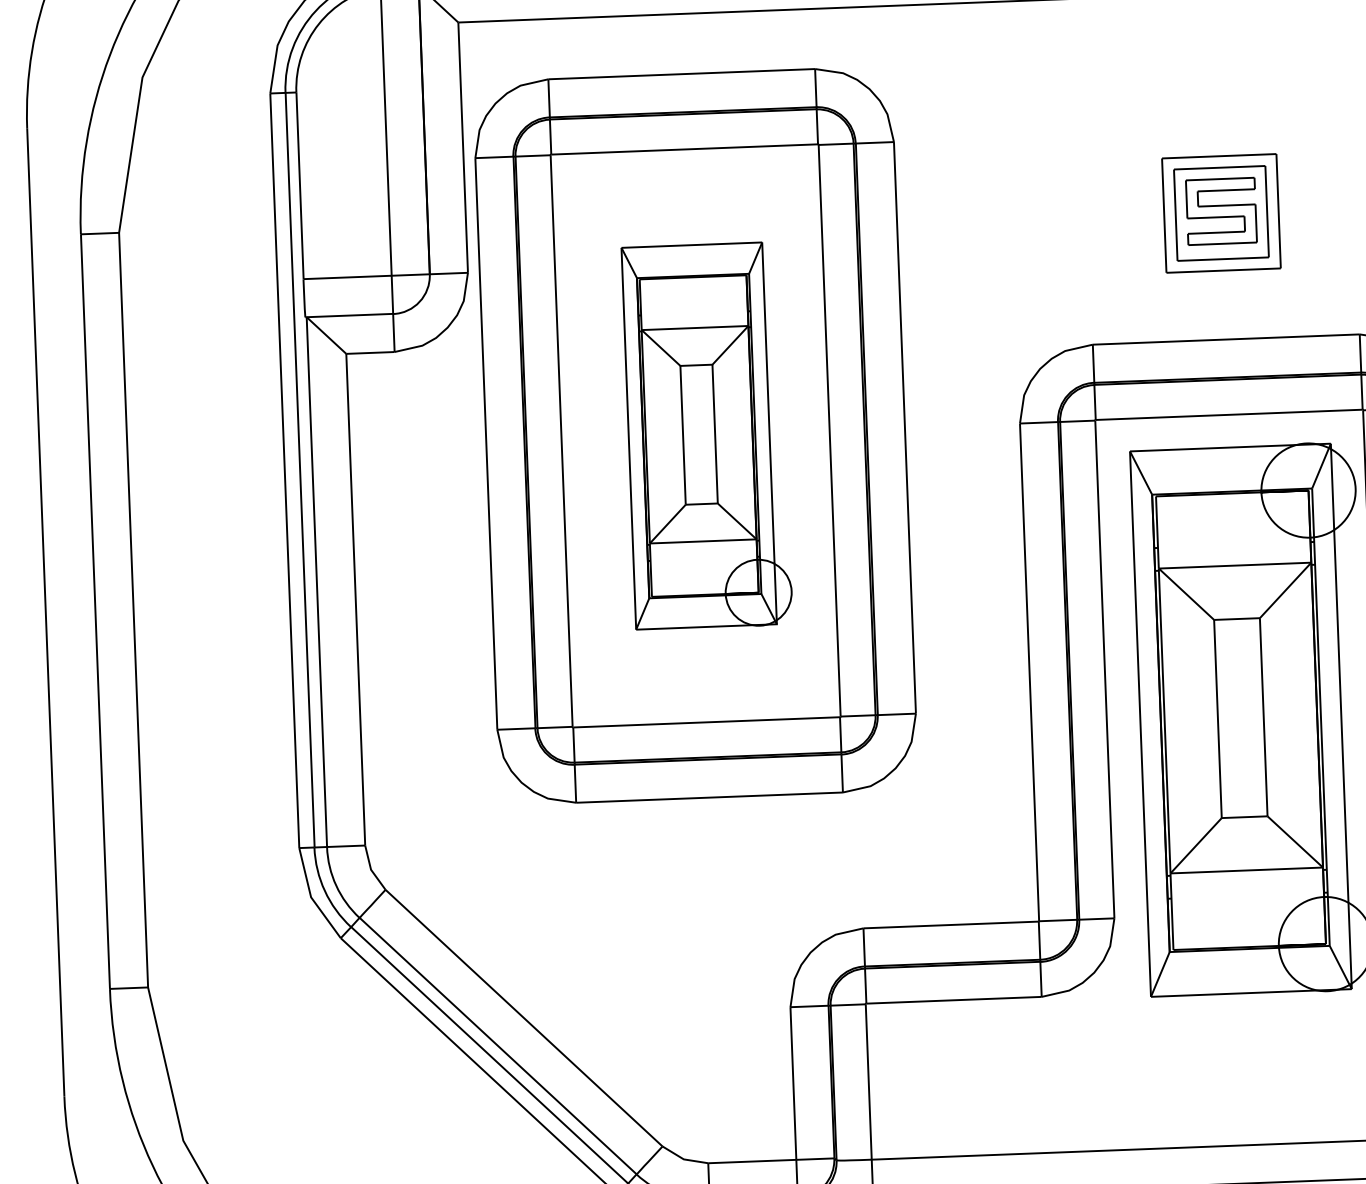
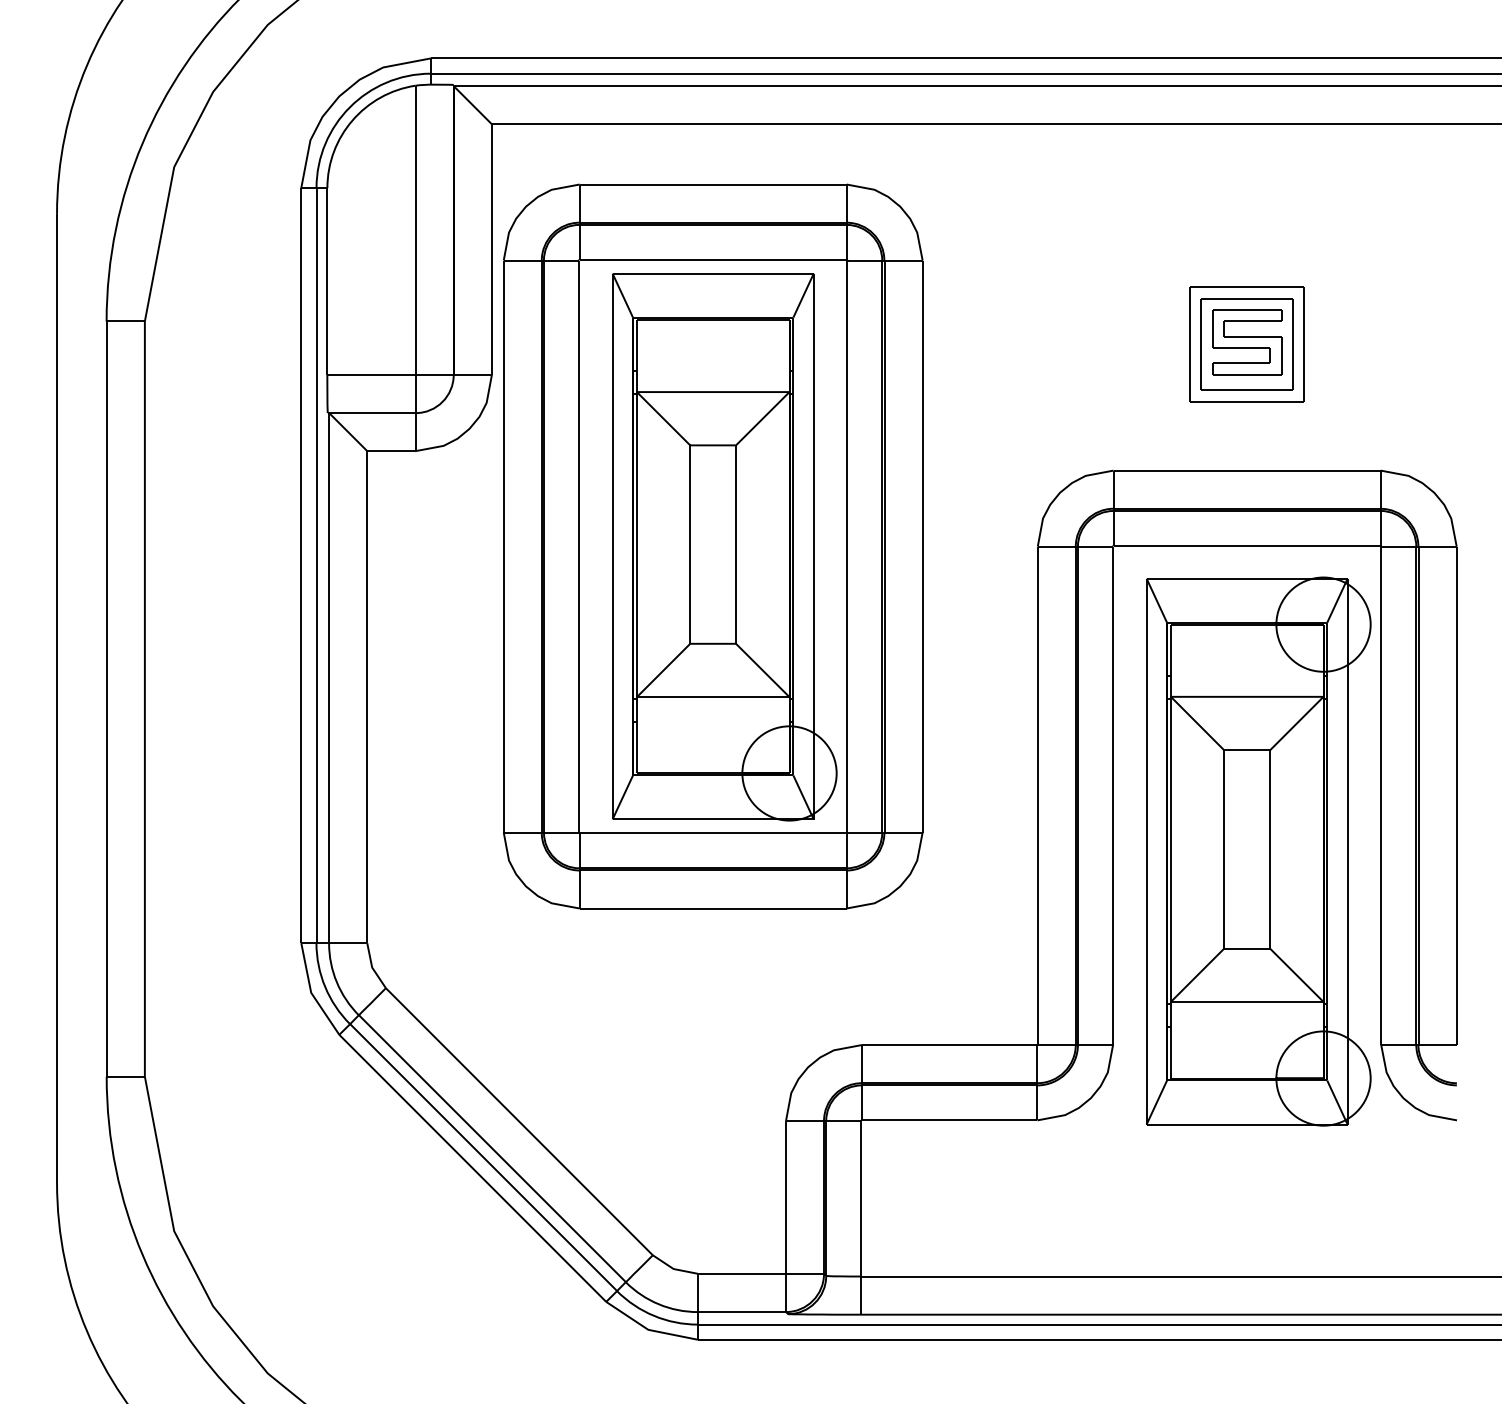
part: (706, 436) -> (724, 547), size x1.43

